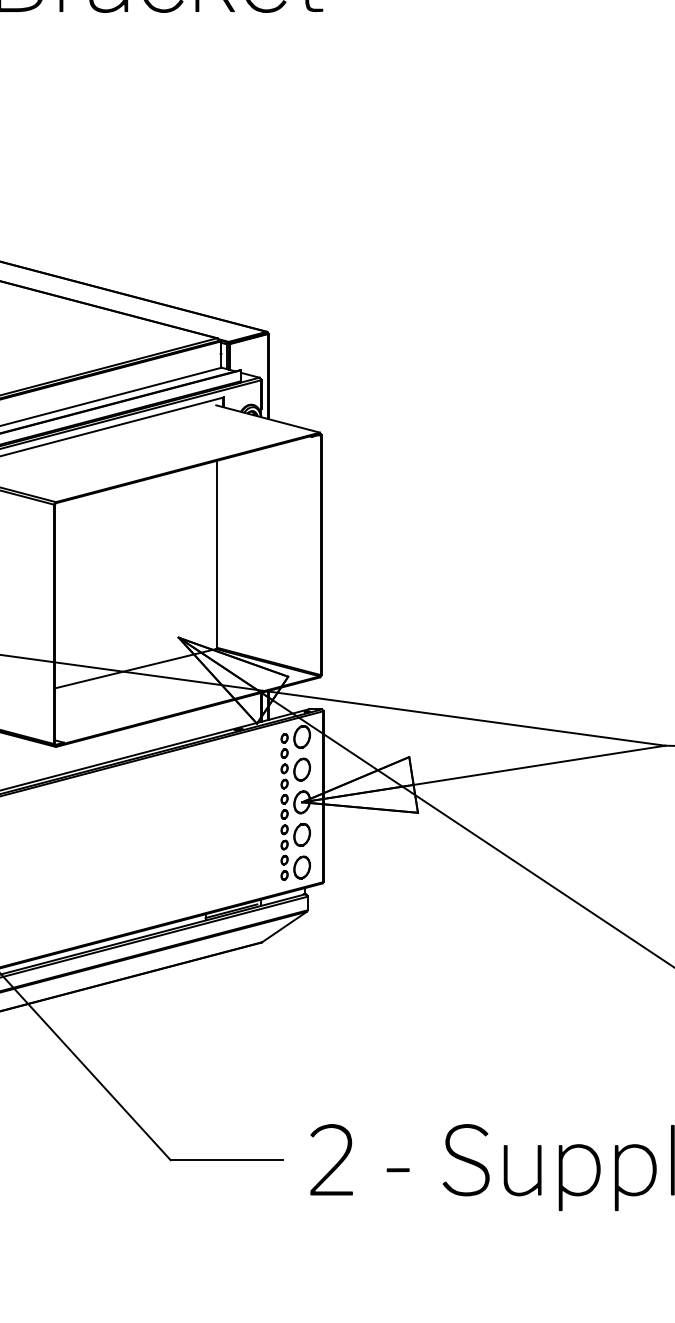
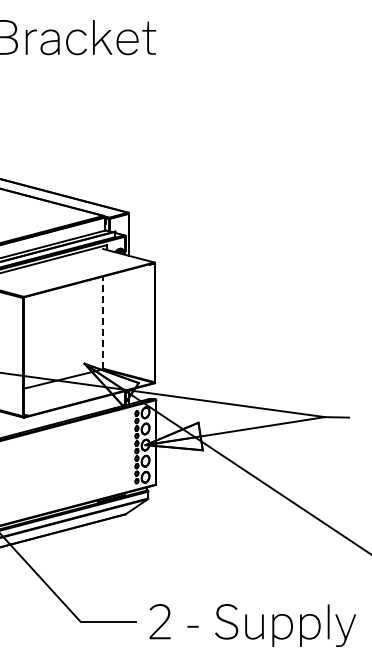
line: (216, 554) -> (103, 322), solid -> dashed

